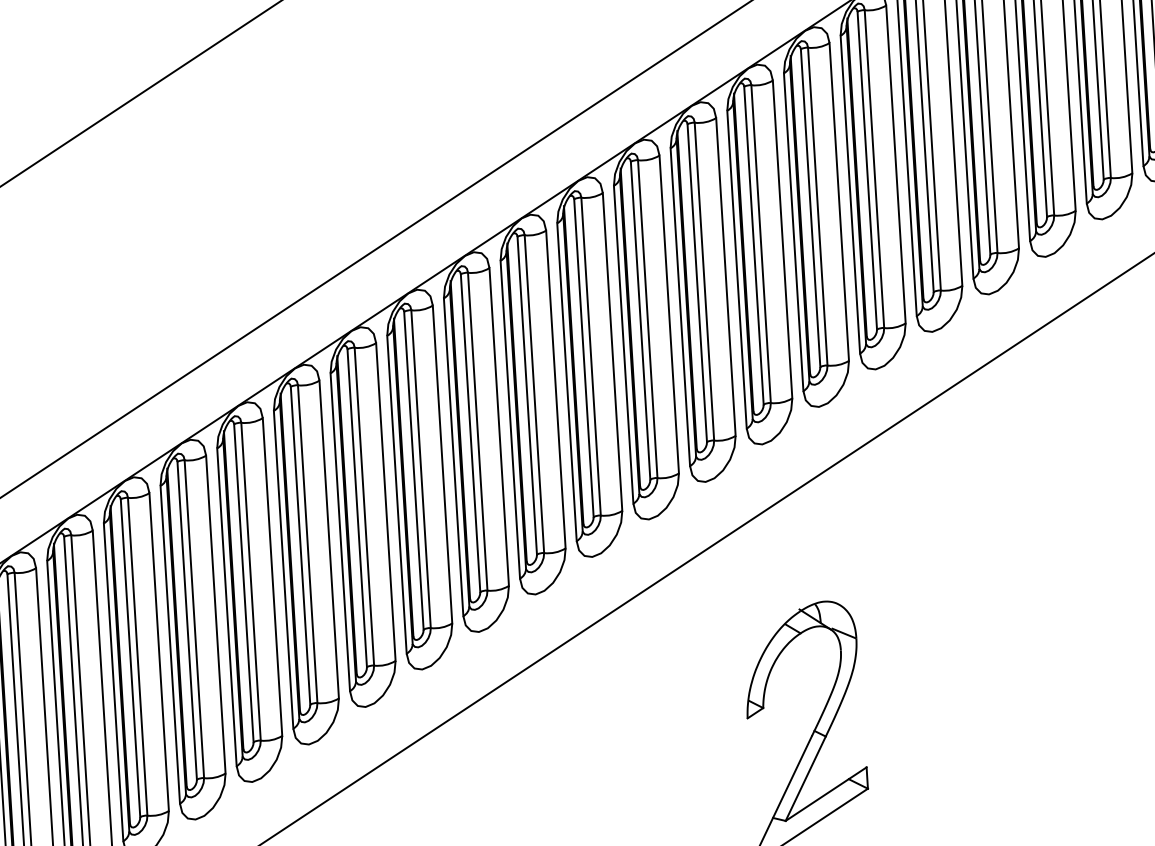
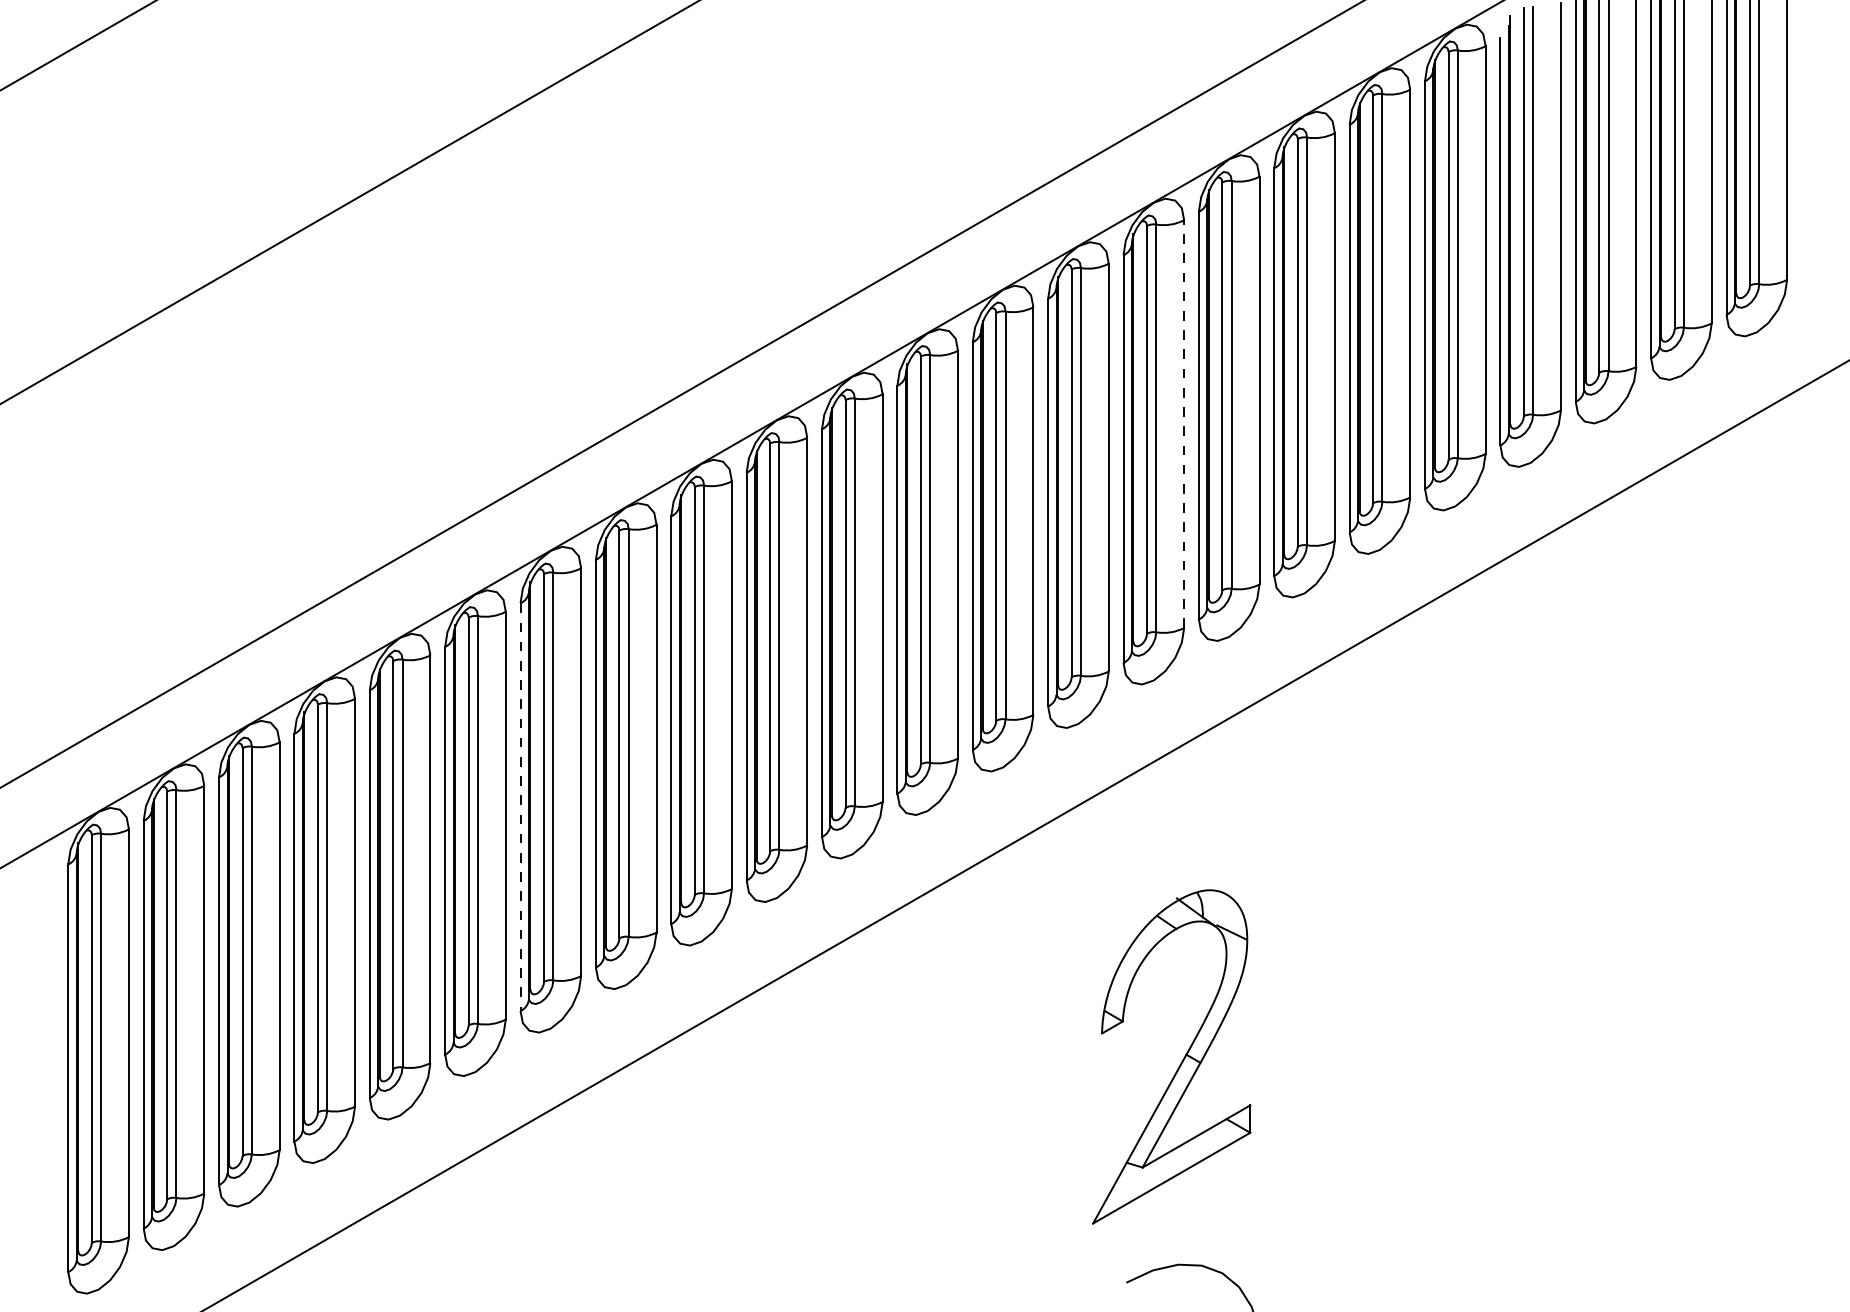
line: (782, 239) -> (1184, 424), solid -> dashed
line: (283, 569) -> (520, 807), solid -> dashed

